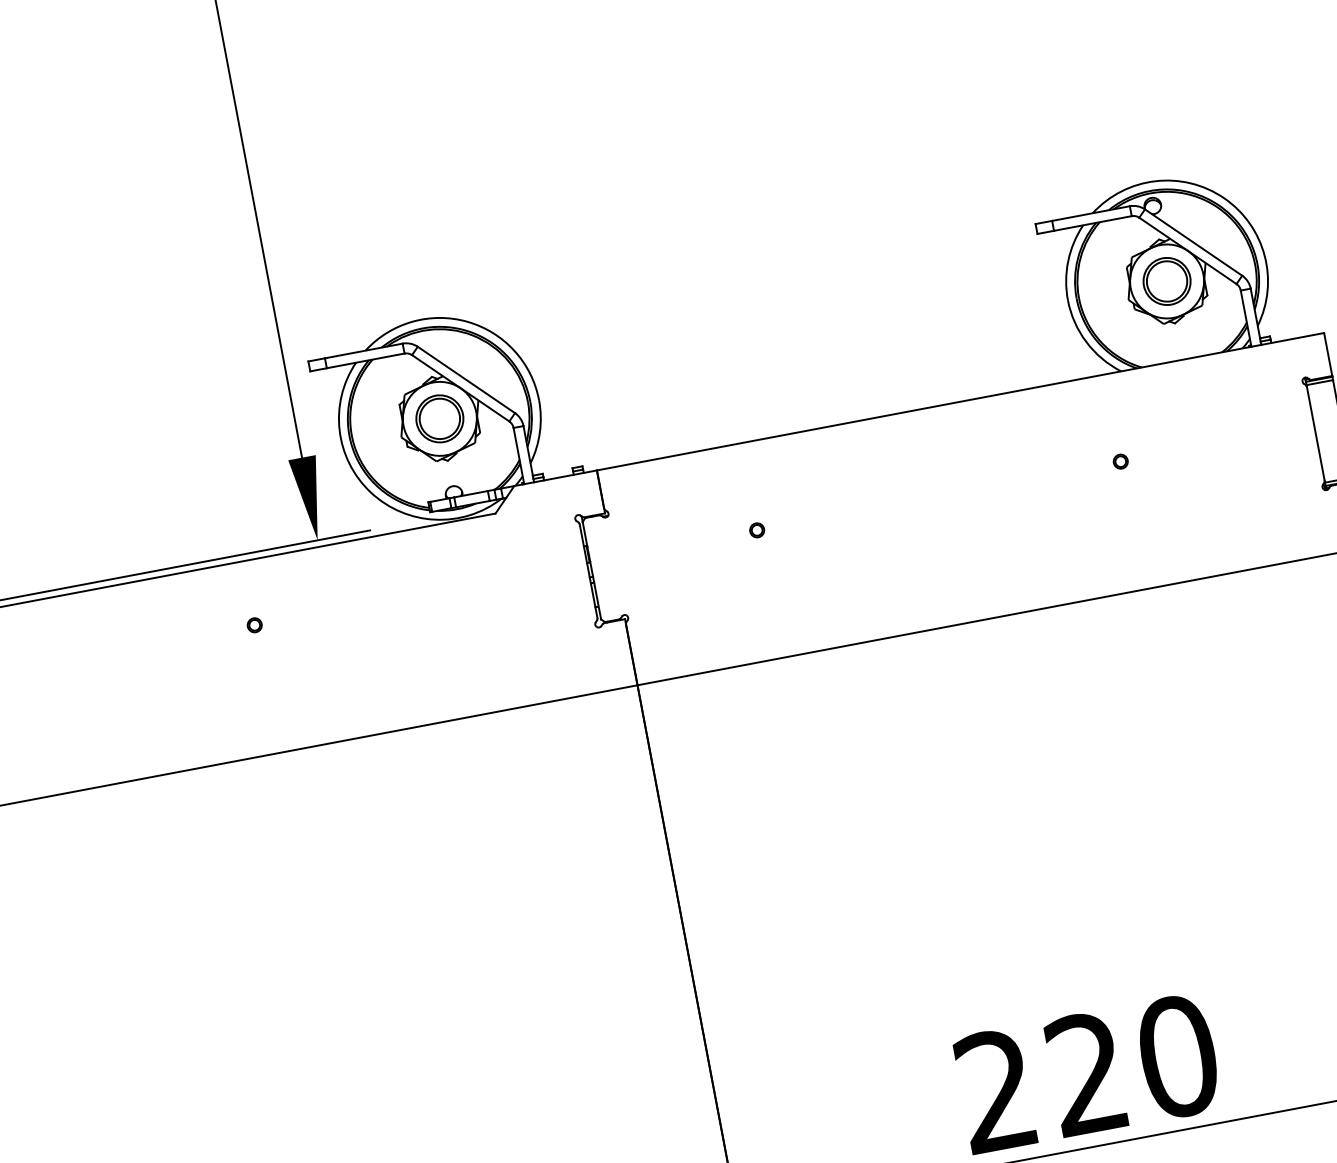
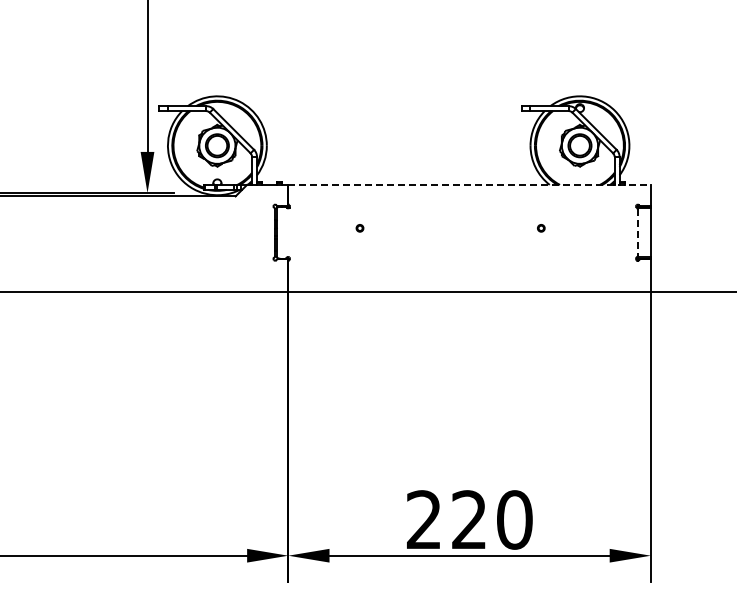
line: (962, 400) -> (470, 184), solid -> dashed
line: (1315, 435) -> (637, 233), solid -> dashed
part: (254, 625) -> (109, 228), removed

